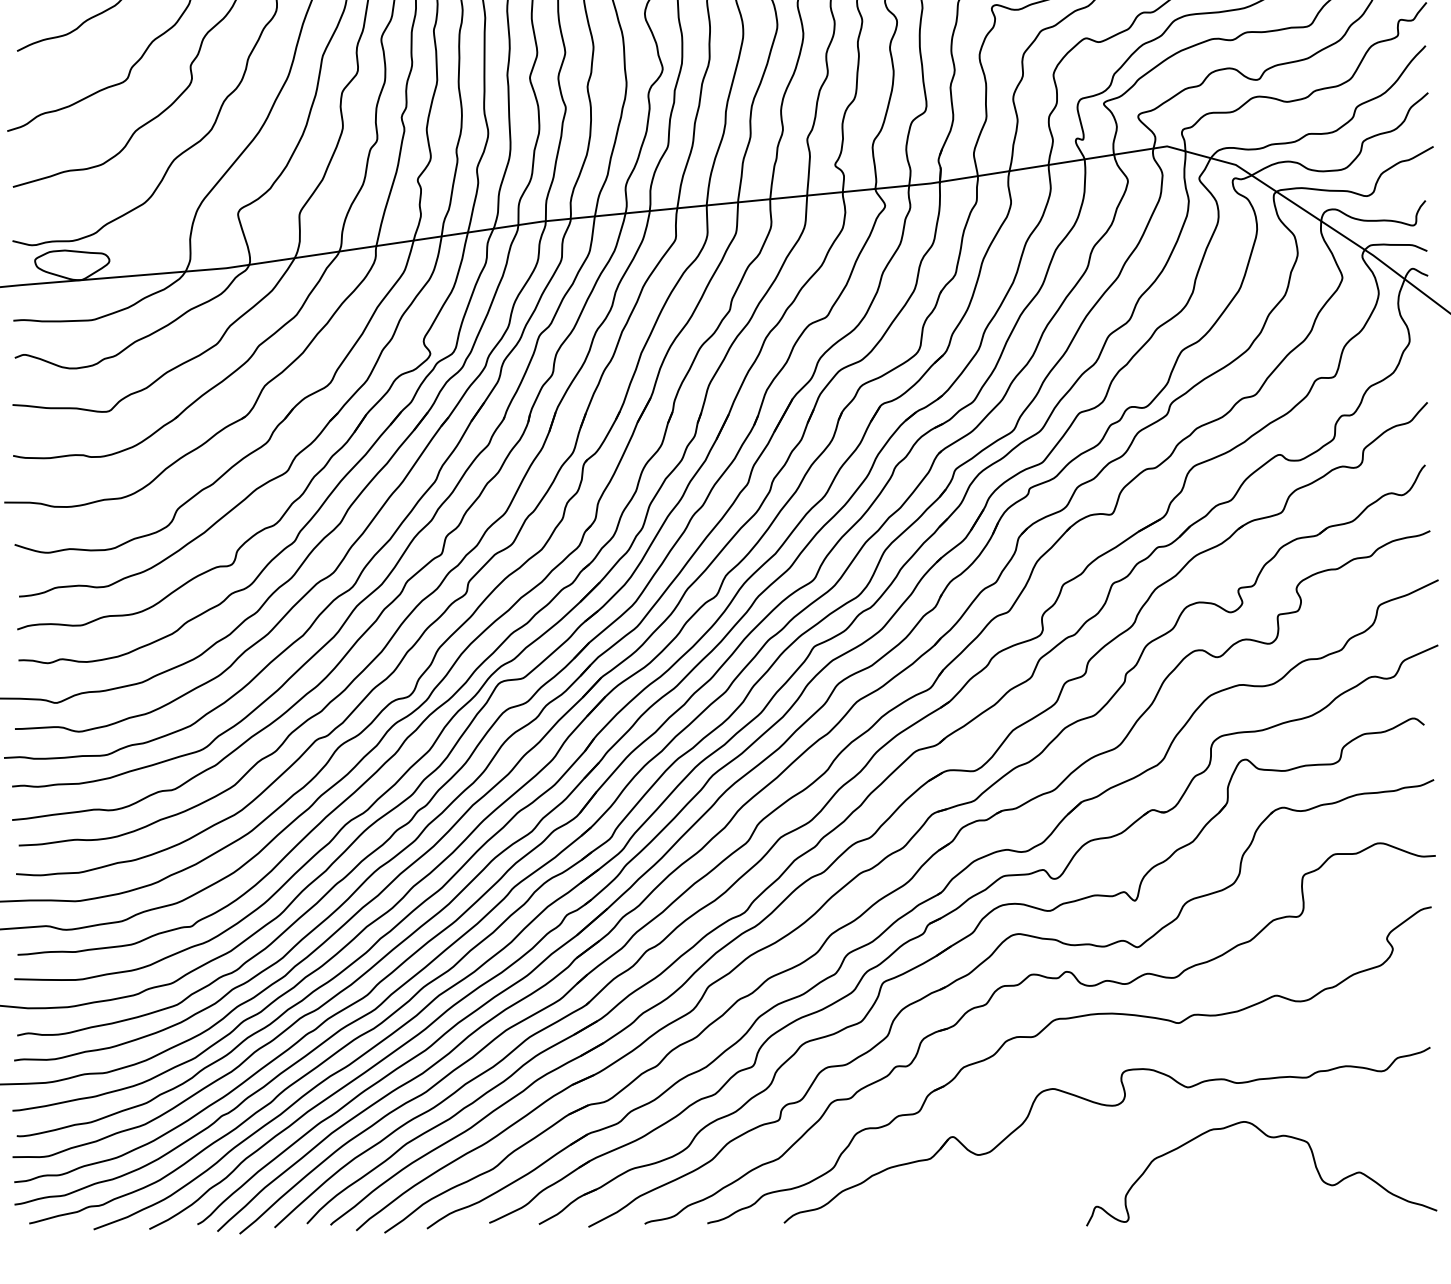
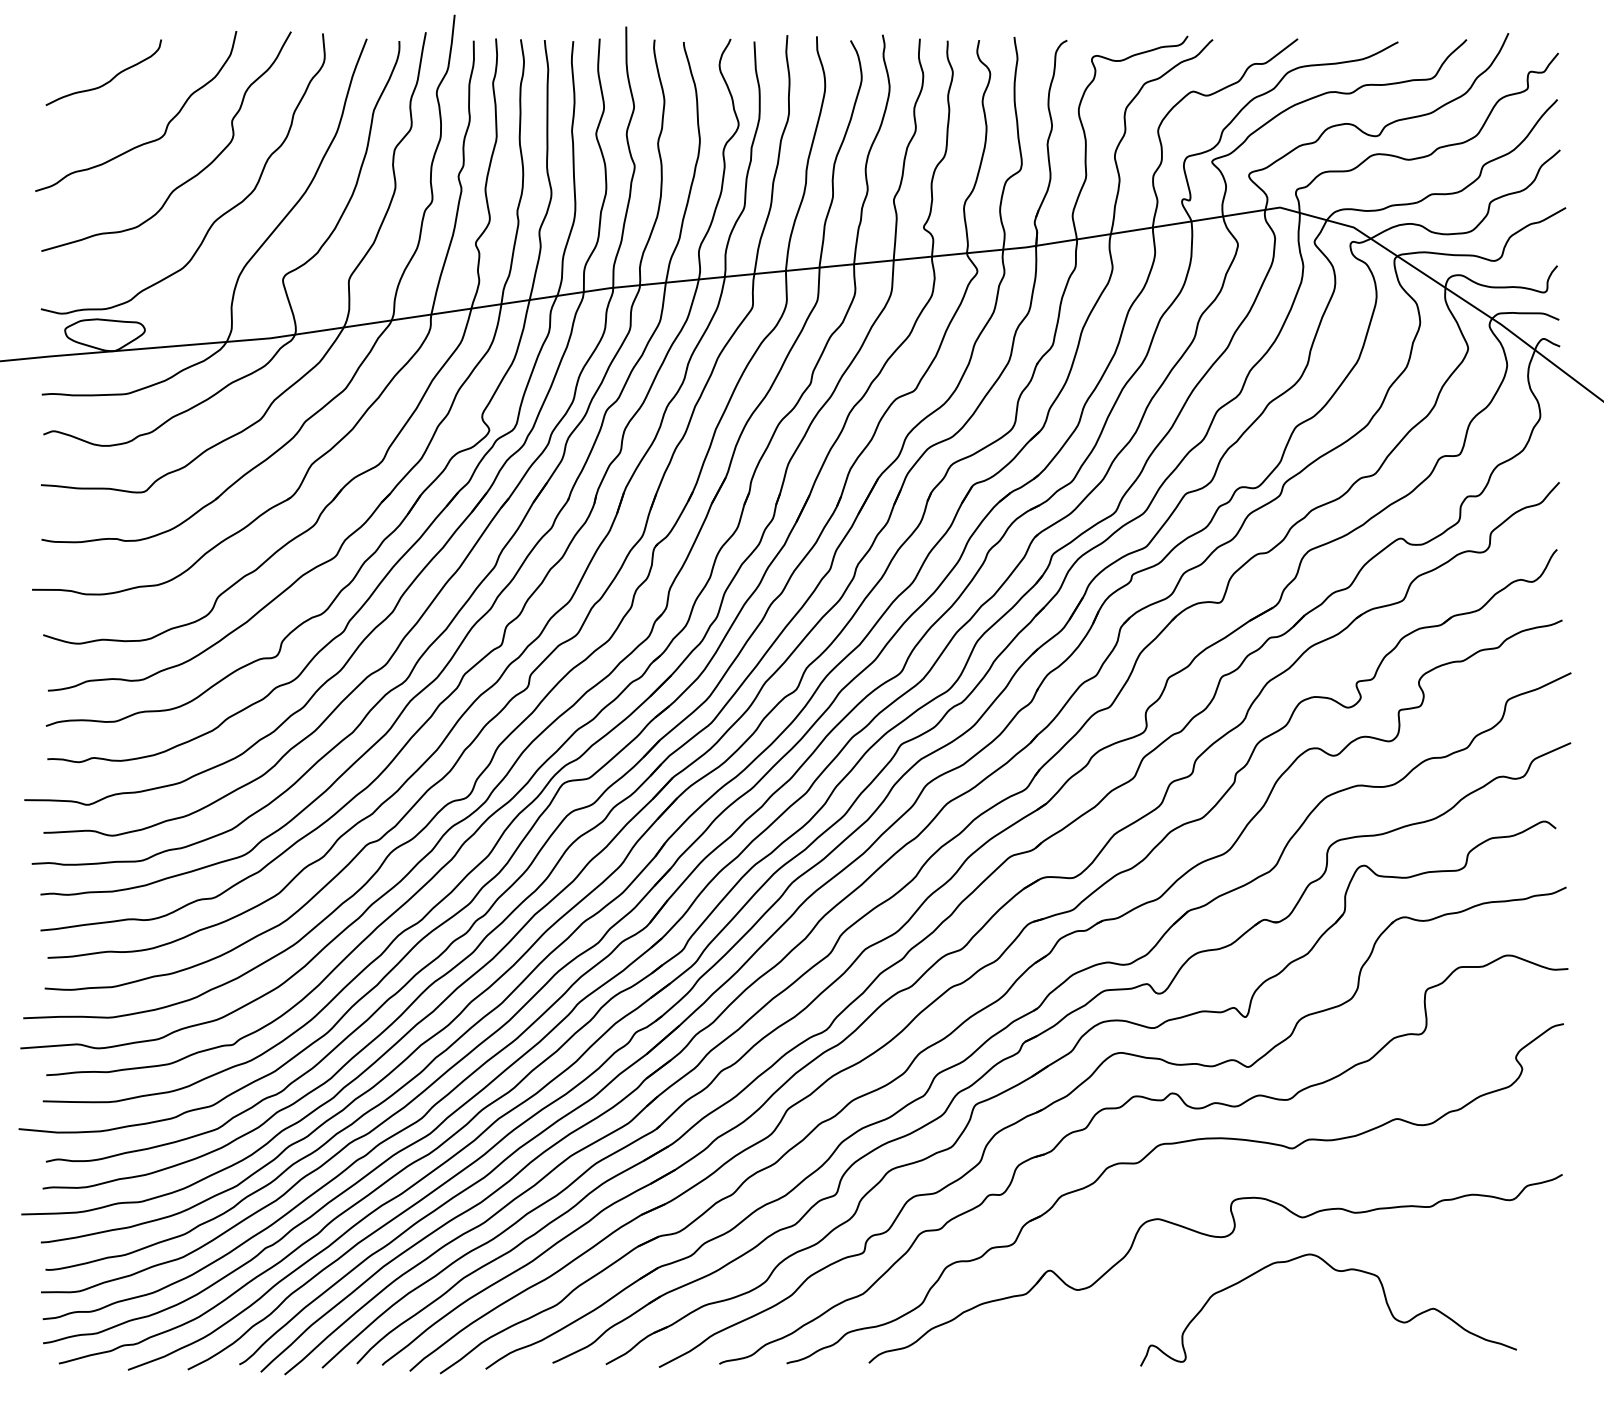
curve: (1269, 1137) -> (1336, 1271), moved

